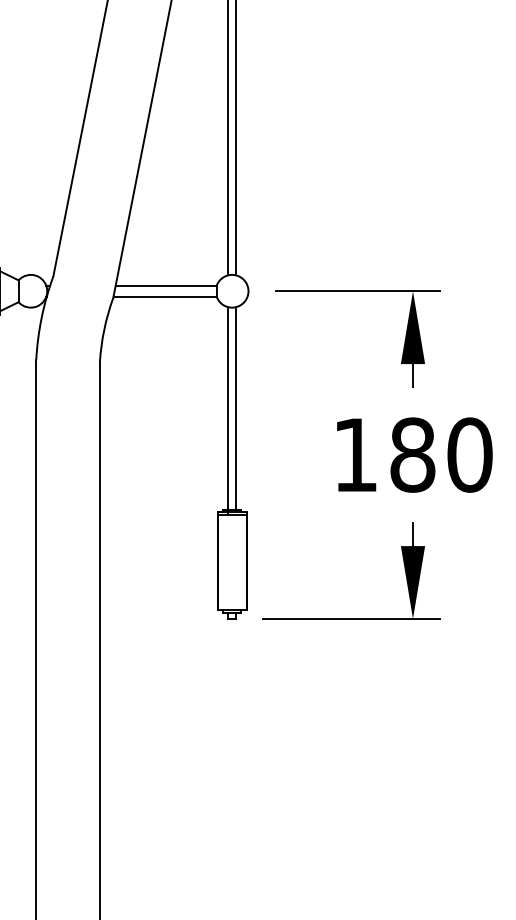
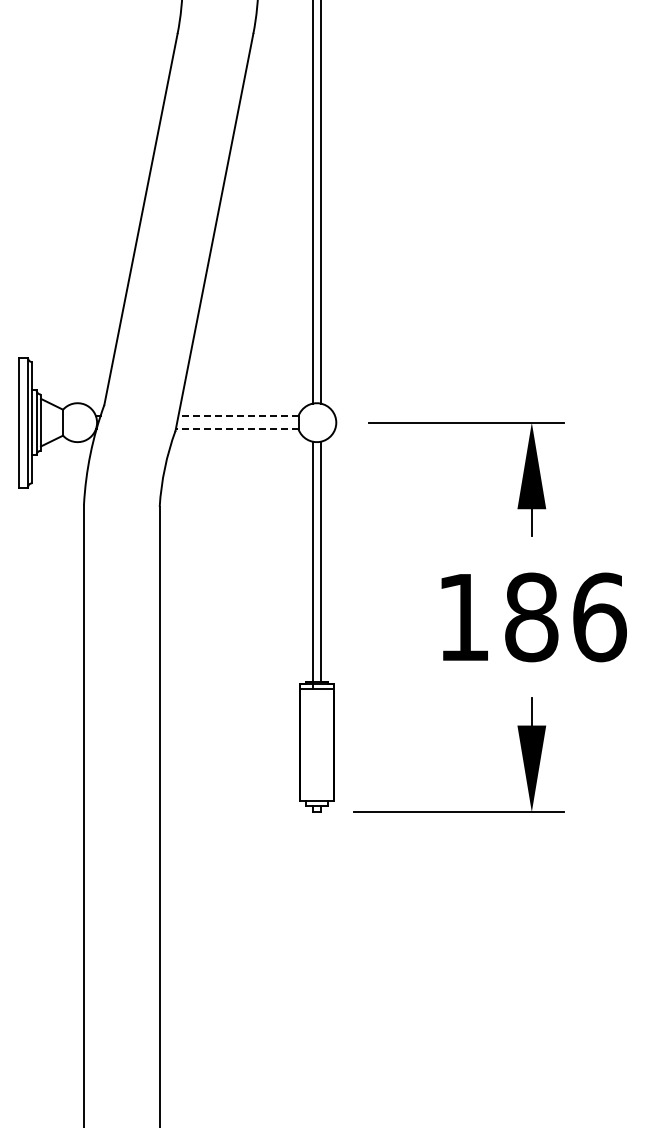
line: (165, 286) -> (237, 416), solid -> dashed
line: (164, 297) -> (236, 429), solid -> dashed
text: (469, 455) -> (599, 617), 180 -> 186

